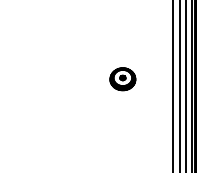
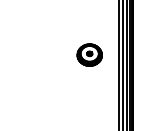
part: (122, 78) -> (89, 54), size x1.67

